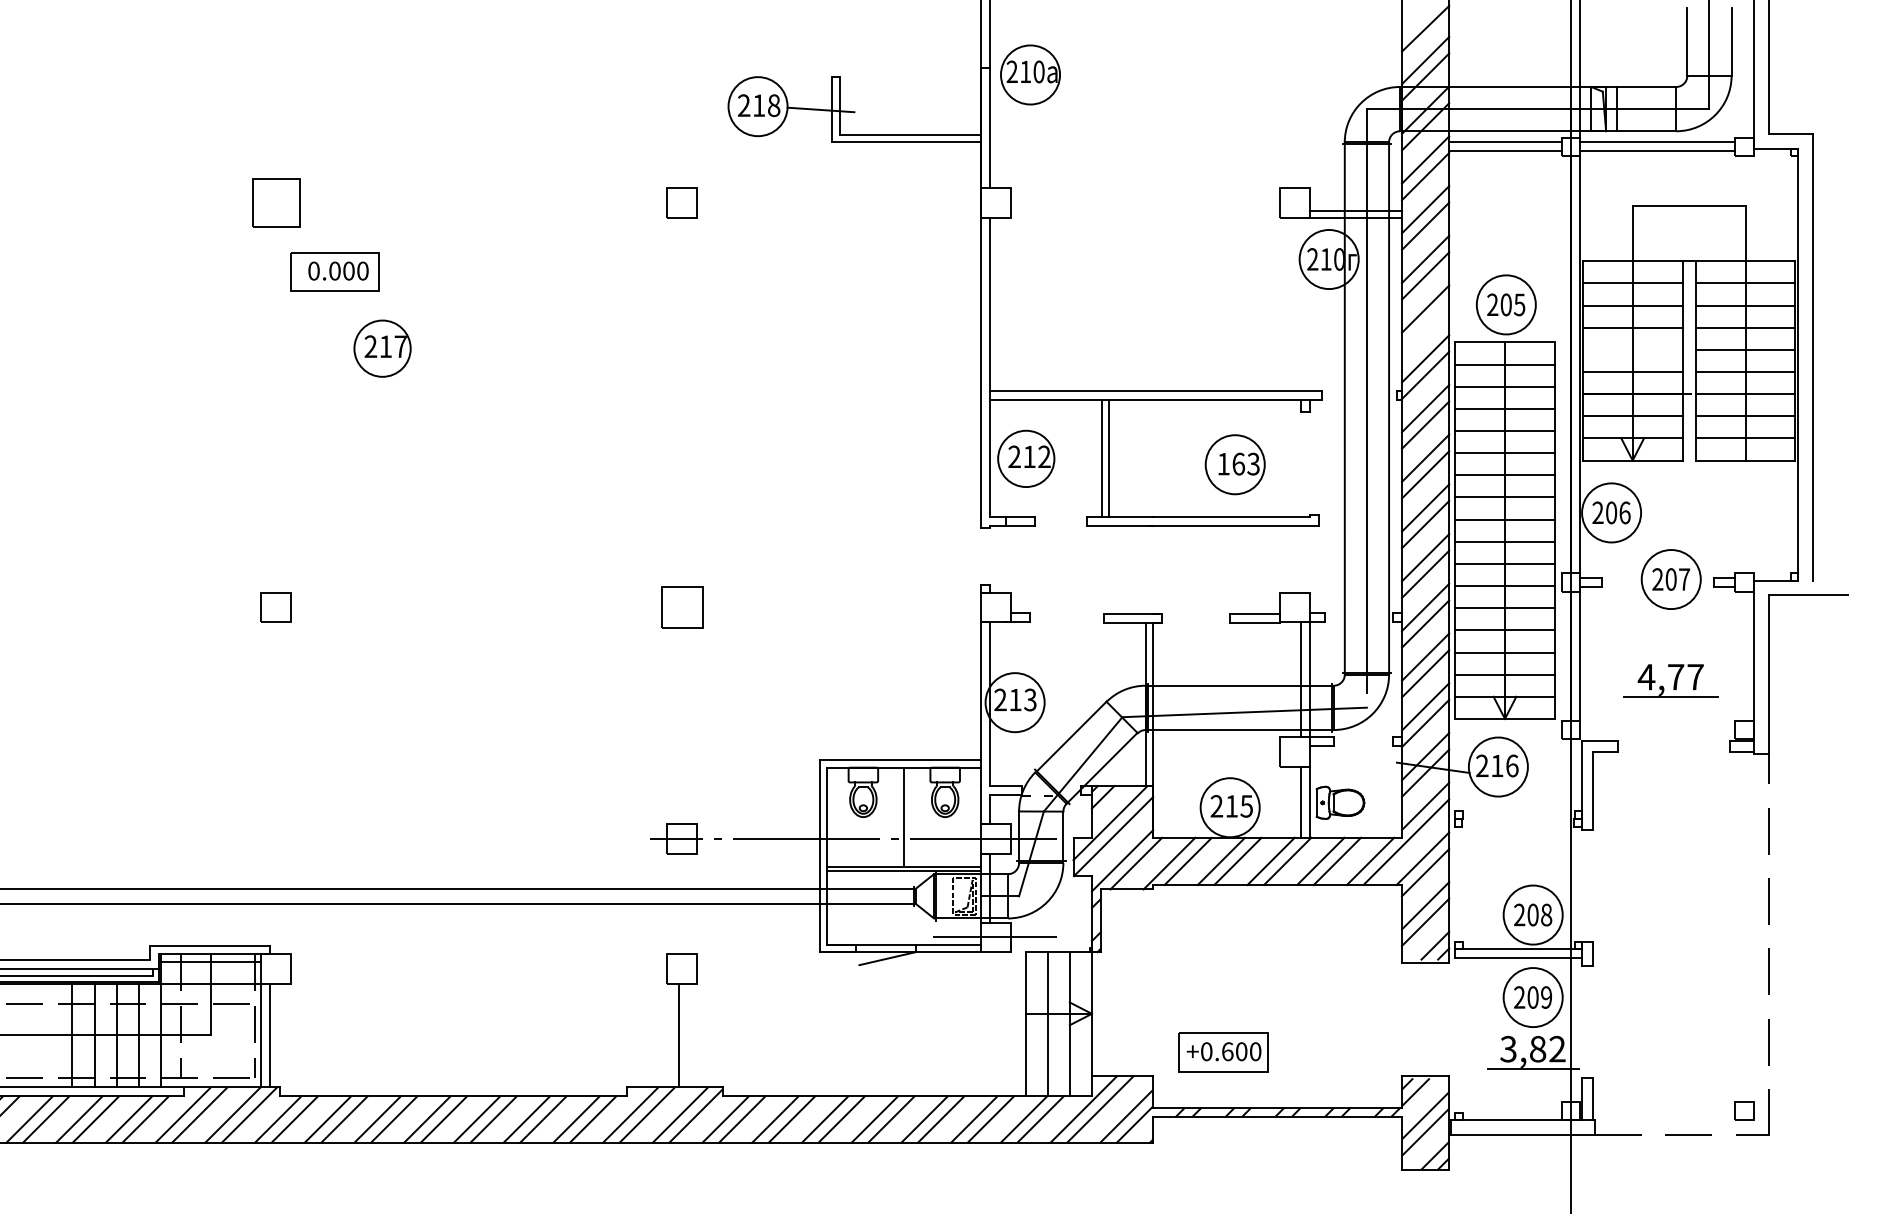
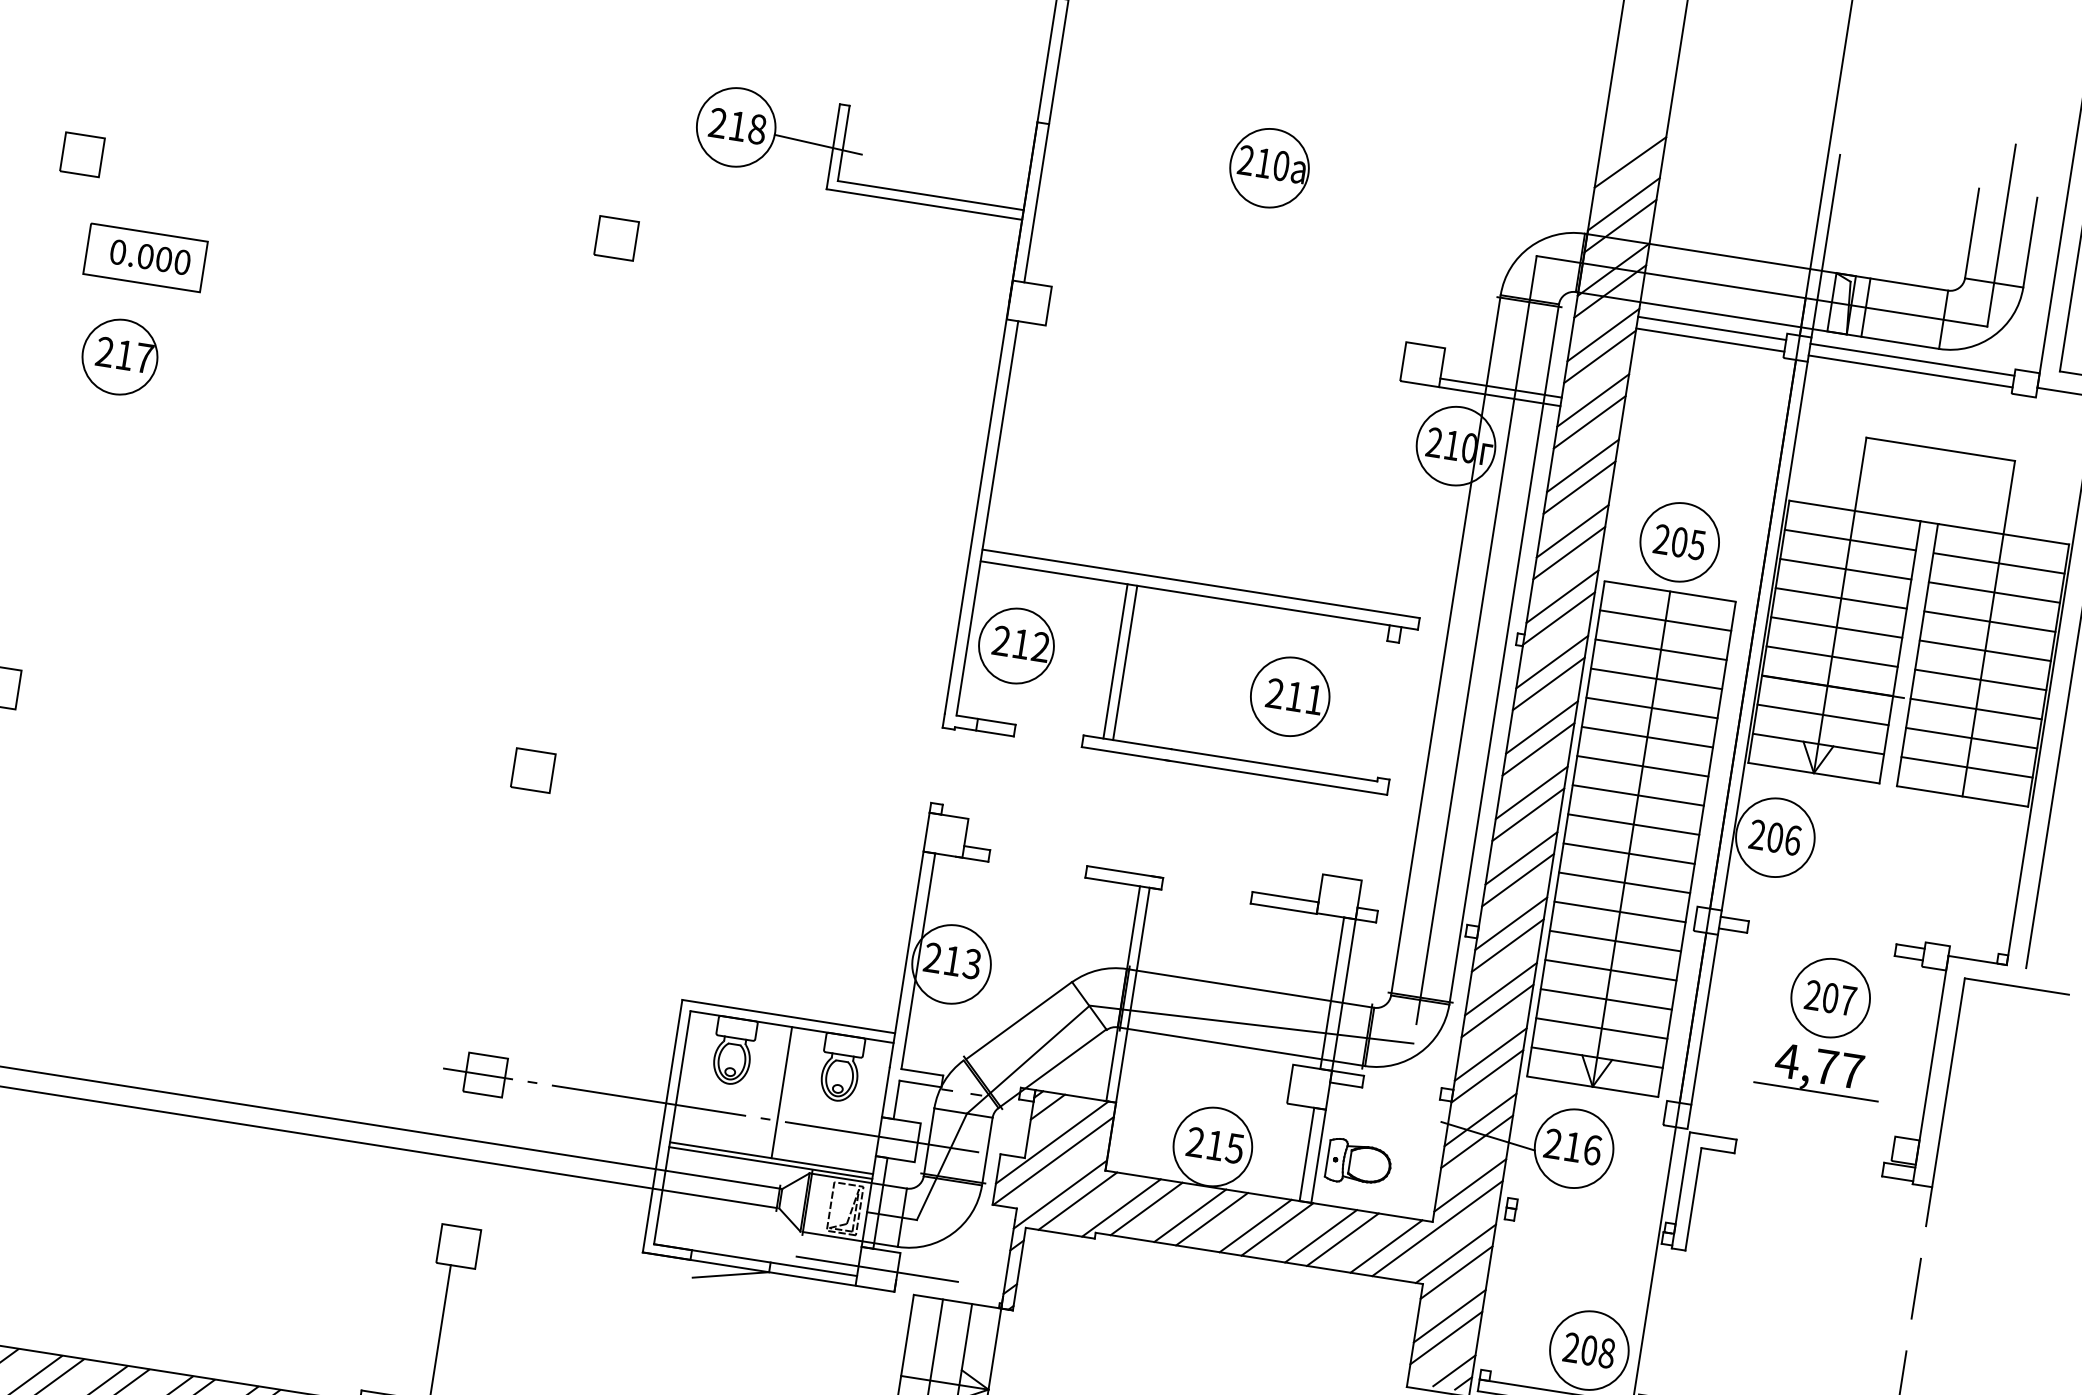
part: (1030, 74) -> (1269, 167), moved
part: (275, 202) -> (81, 154), size x0.62
line: (1425, 325) -> (1569, 552), added
part: (382, 348) -> (119, 356), moved
line: (1632, 349) -> (1836, 627), added
text: (1238, 463) -> (1294, 695), 163 -> 211
part: (1670, 579) -> (1829, 997), moved
part: (681, 607) -> (532, 770), size x0.71

